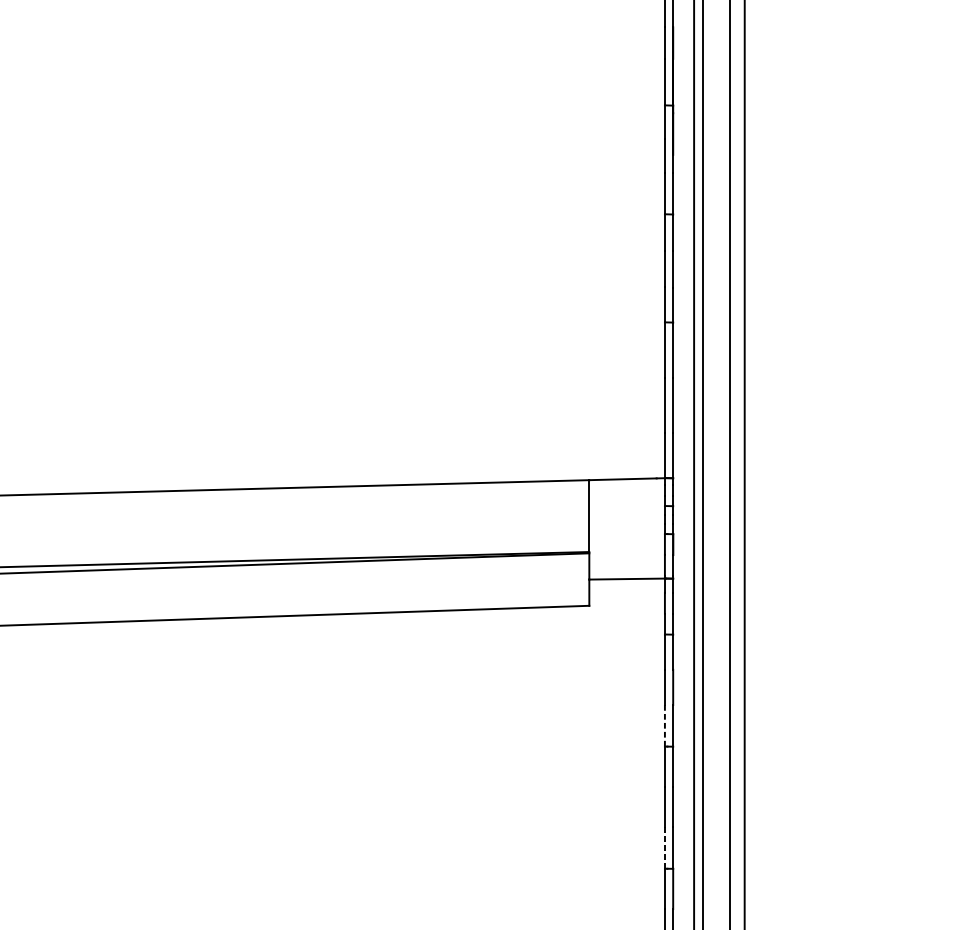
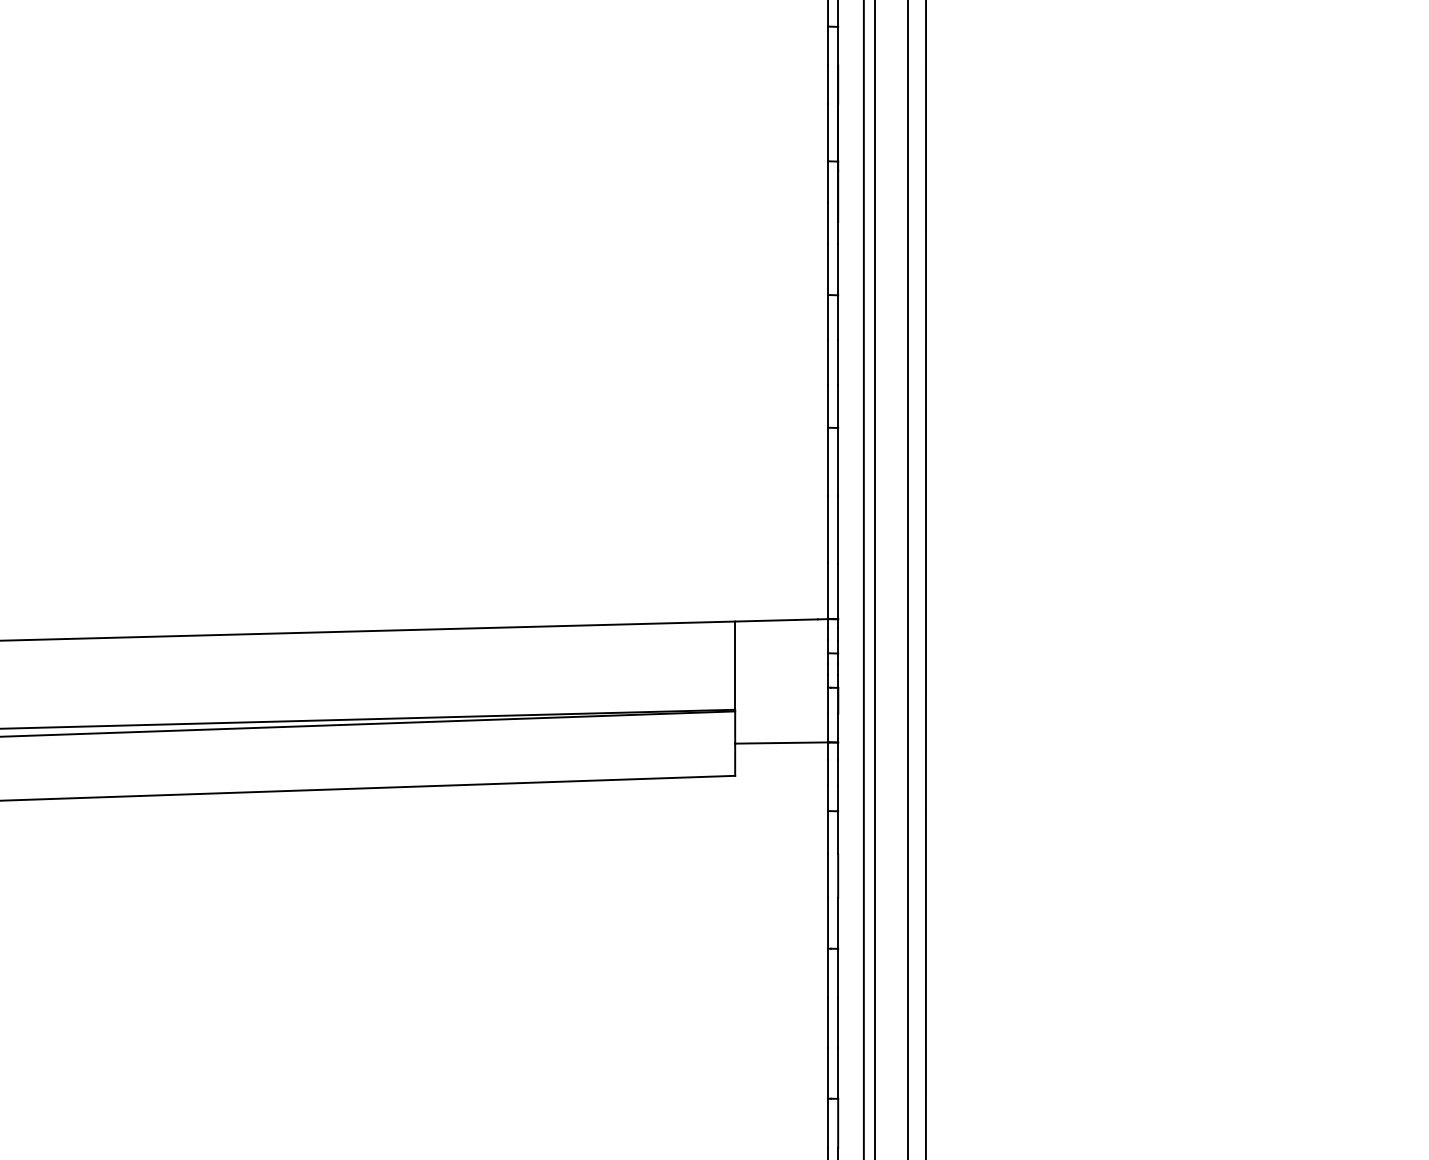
line: (665, 726) -> (828, 923), dashed -> solid
line: (665, 848) -> (828, 1073), dashed -> solid

